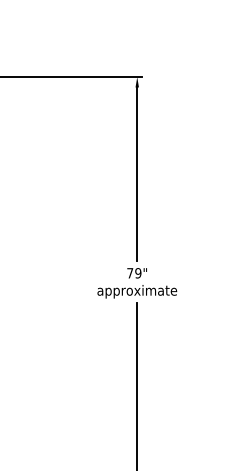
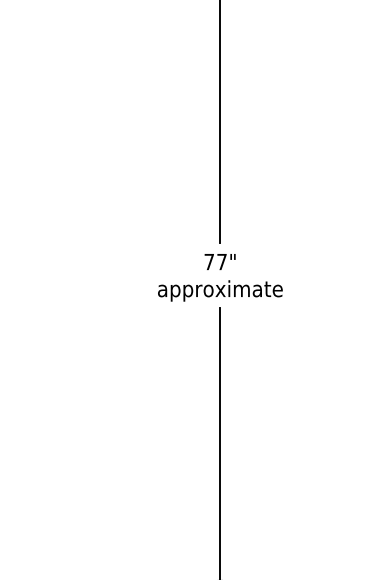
text: (138, 273) -> (222, 262), 79" -> 77"

